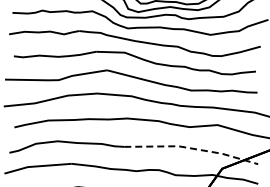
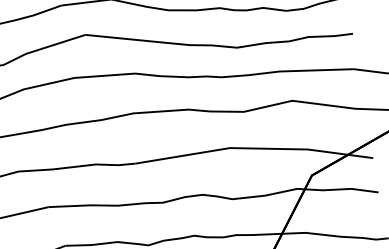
line: (192, 148) -> (254, 148), dashed -> solid

